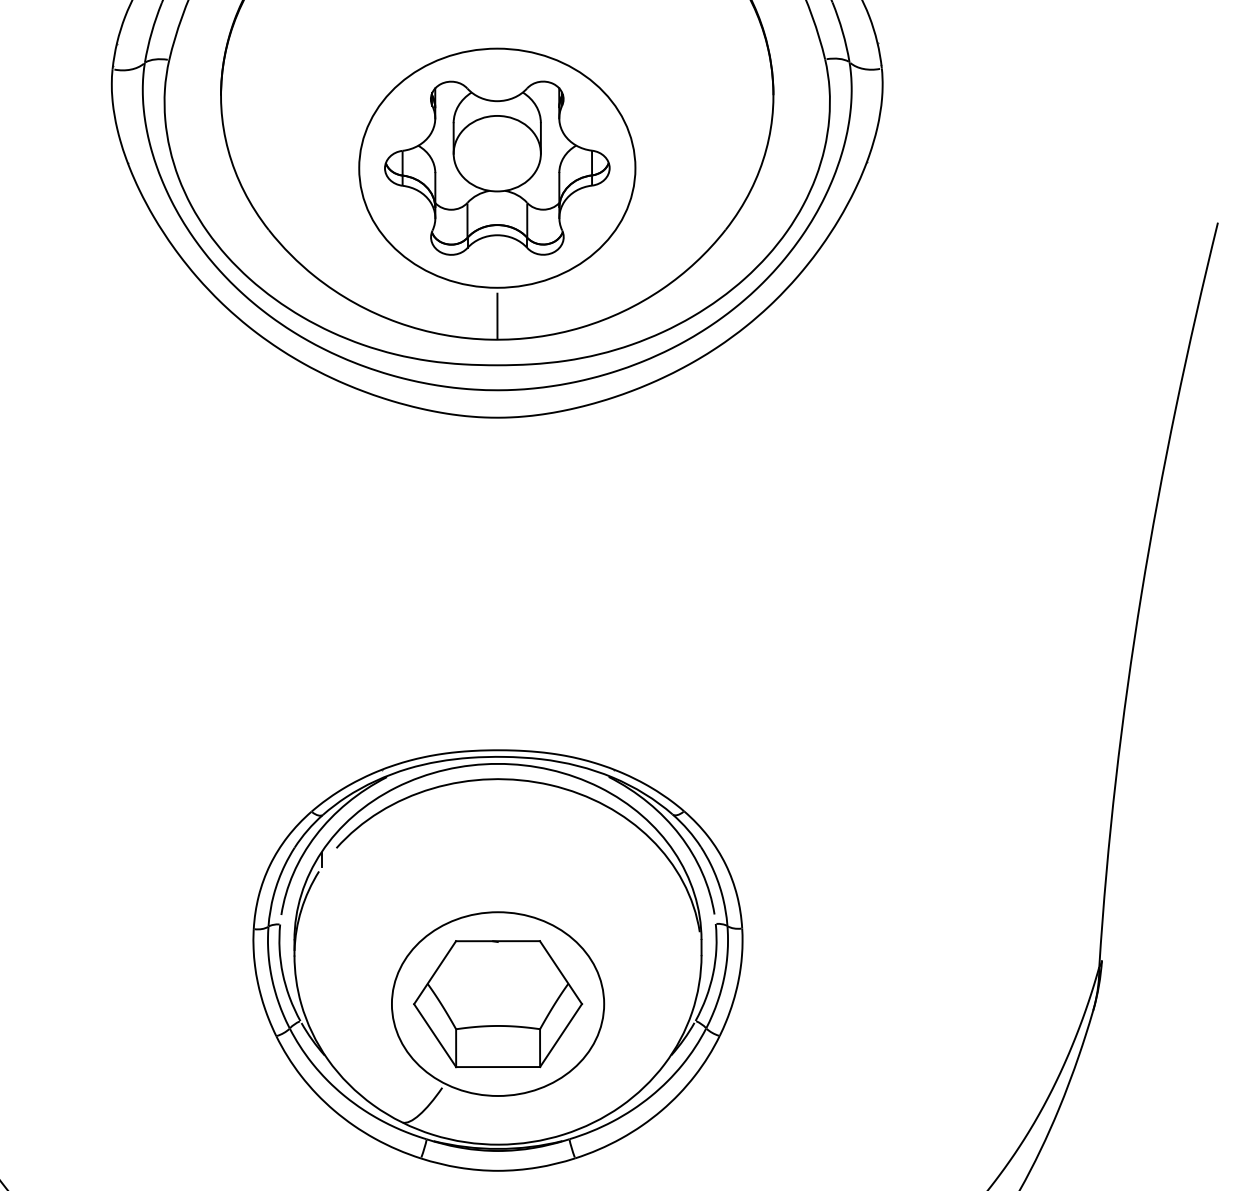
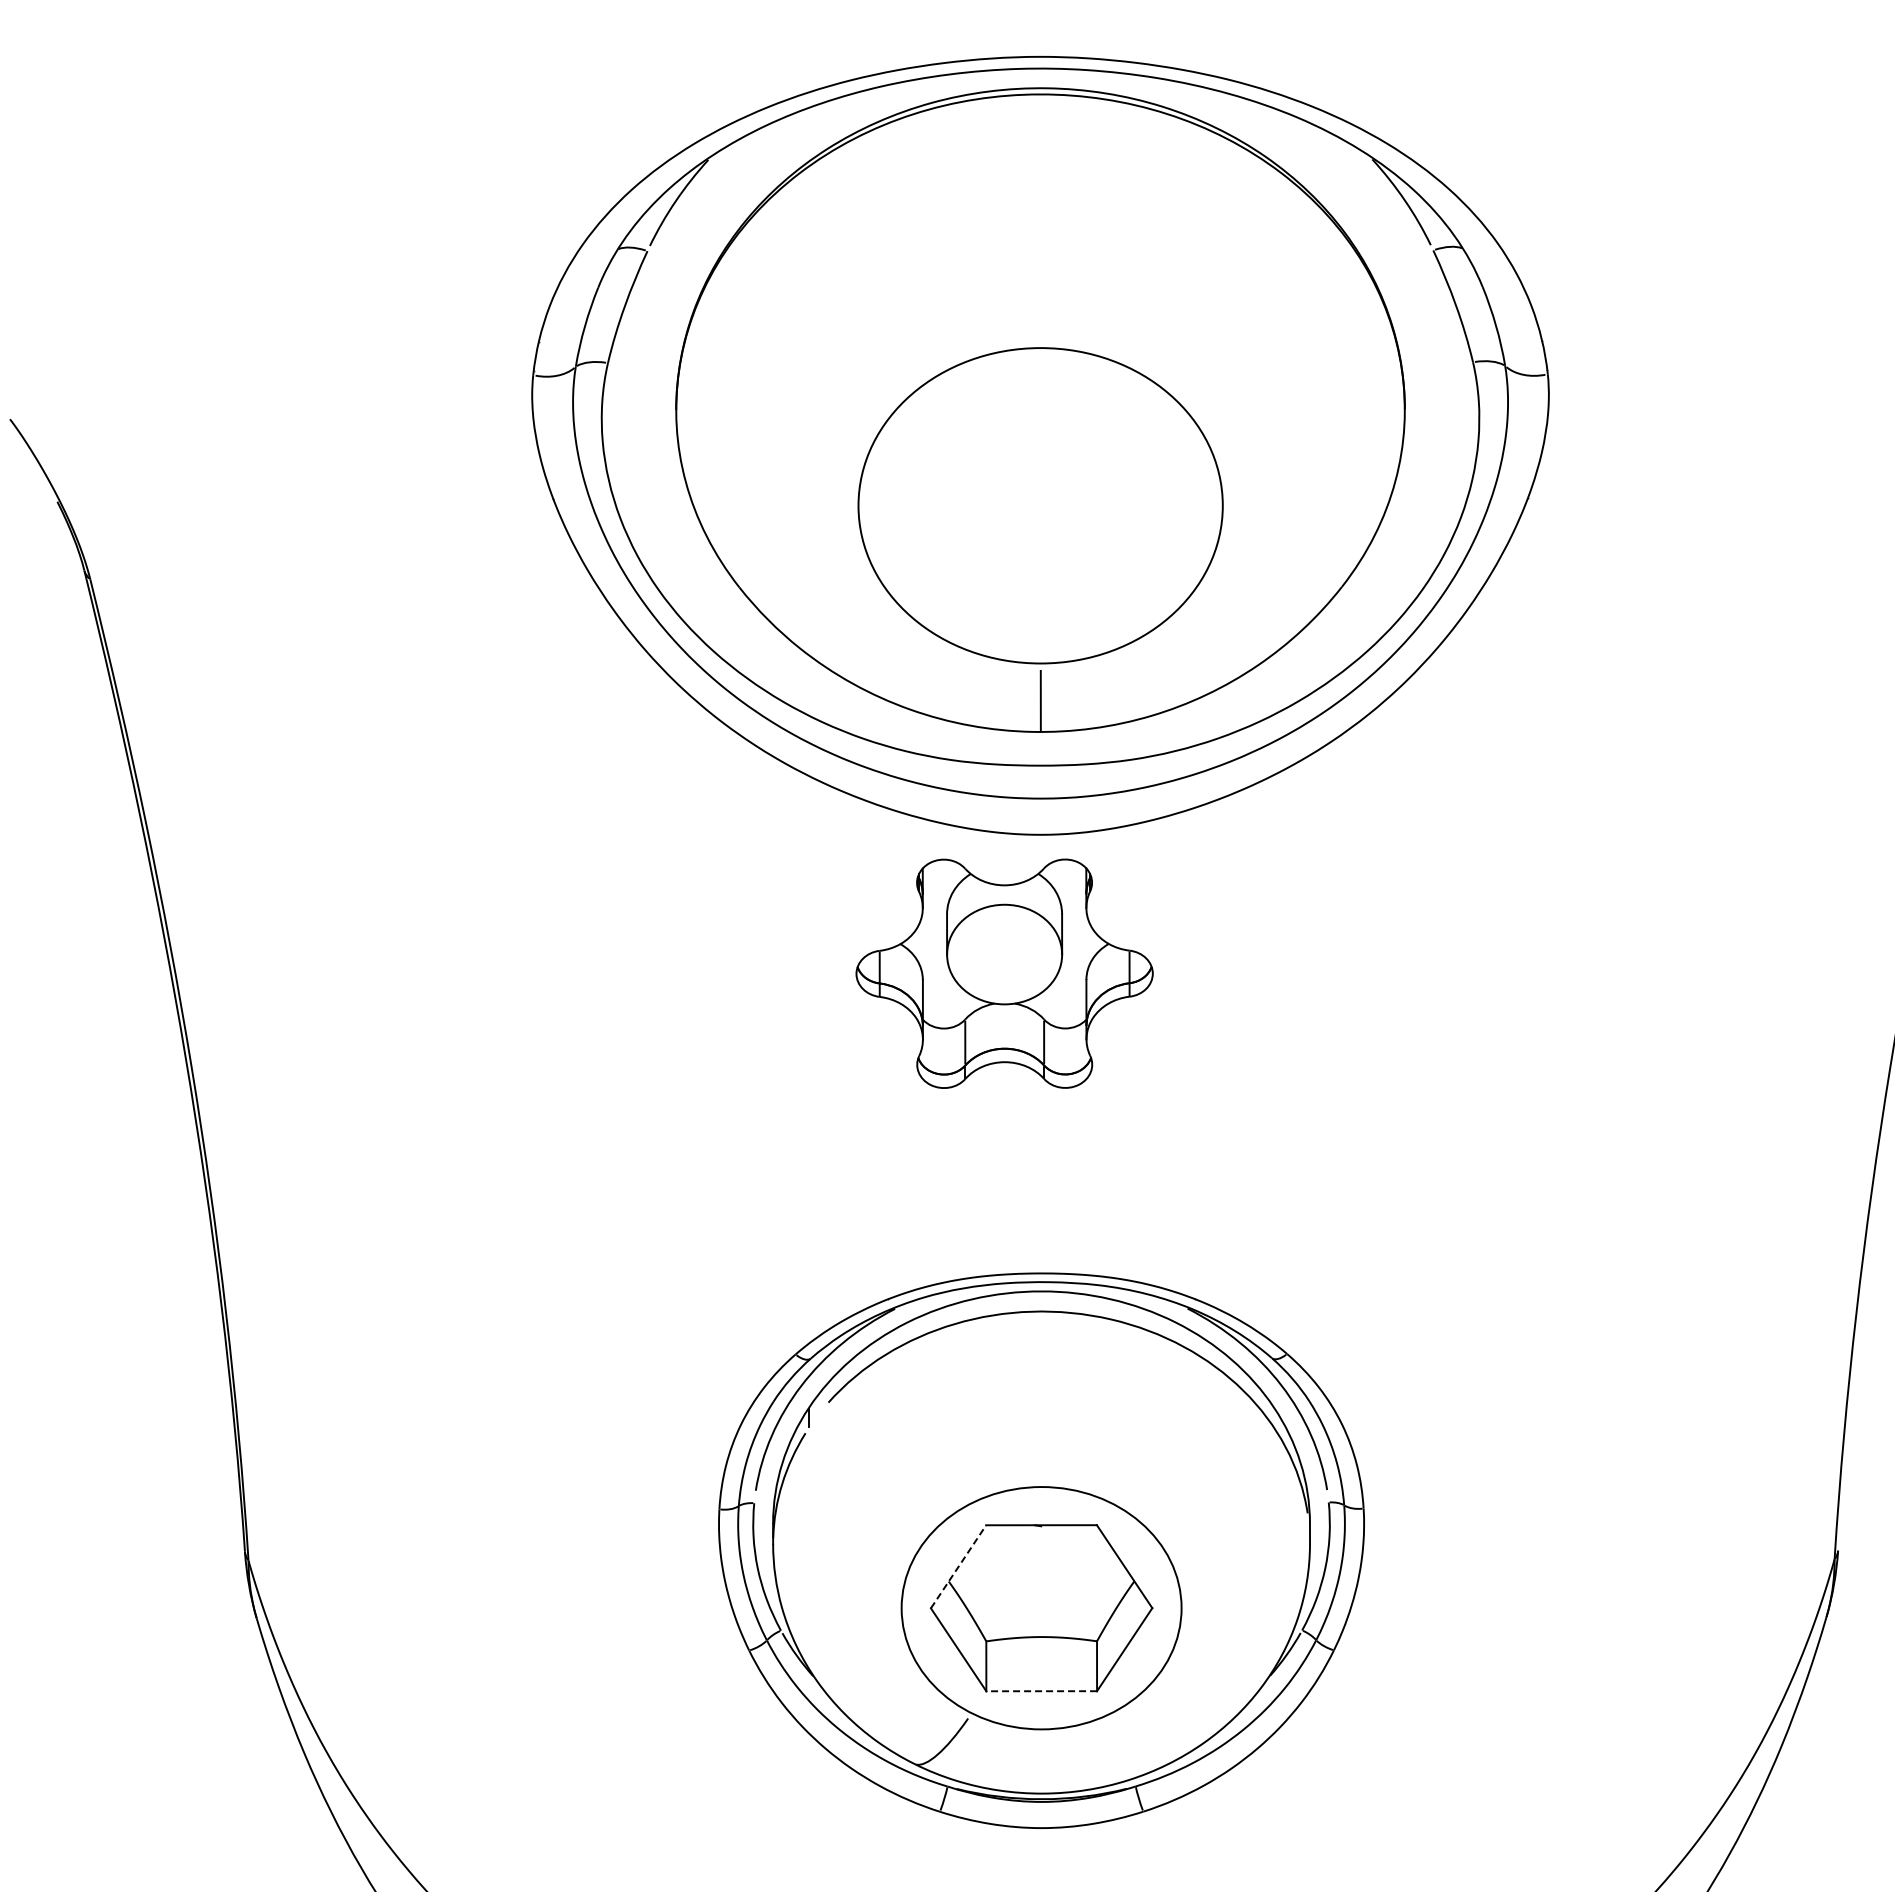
part: (497, 168) -> (1004, 973), moved
line: (435, 972) -> (958, 1566), solid -> dashed
line: (497, 1067) -> (1041, 1691), solid -> dashed

